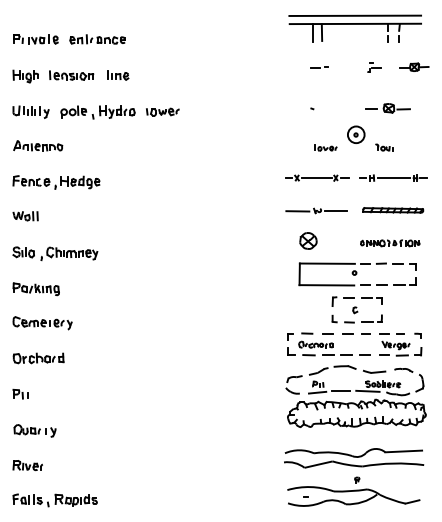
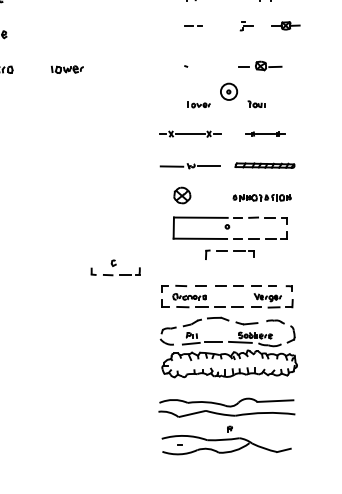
part: (162, 111) -> (67, 69), moved
part: (393, 177) -> (265, 133), size x0.6
part: (356, 314) -> (115, 267), moved

